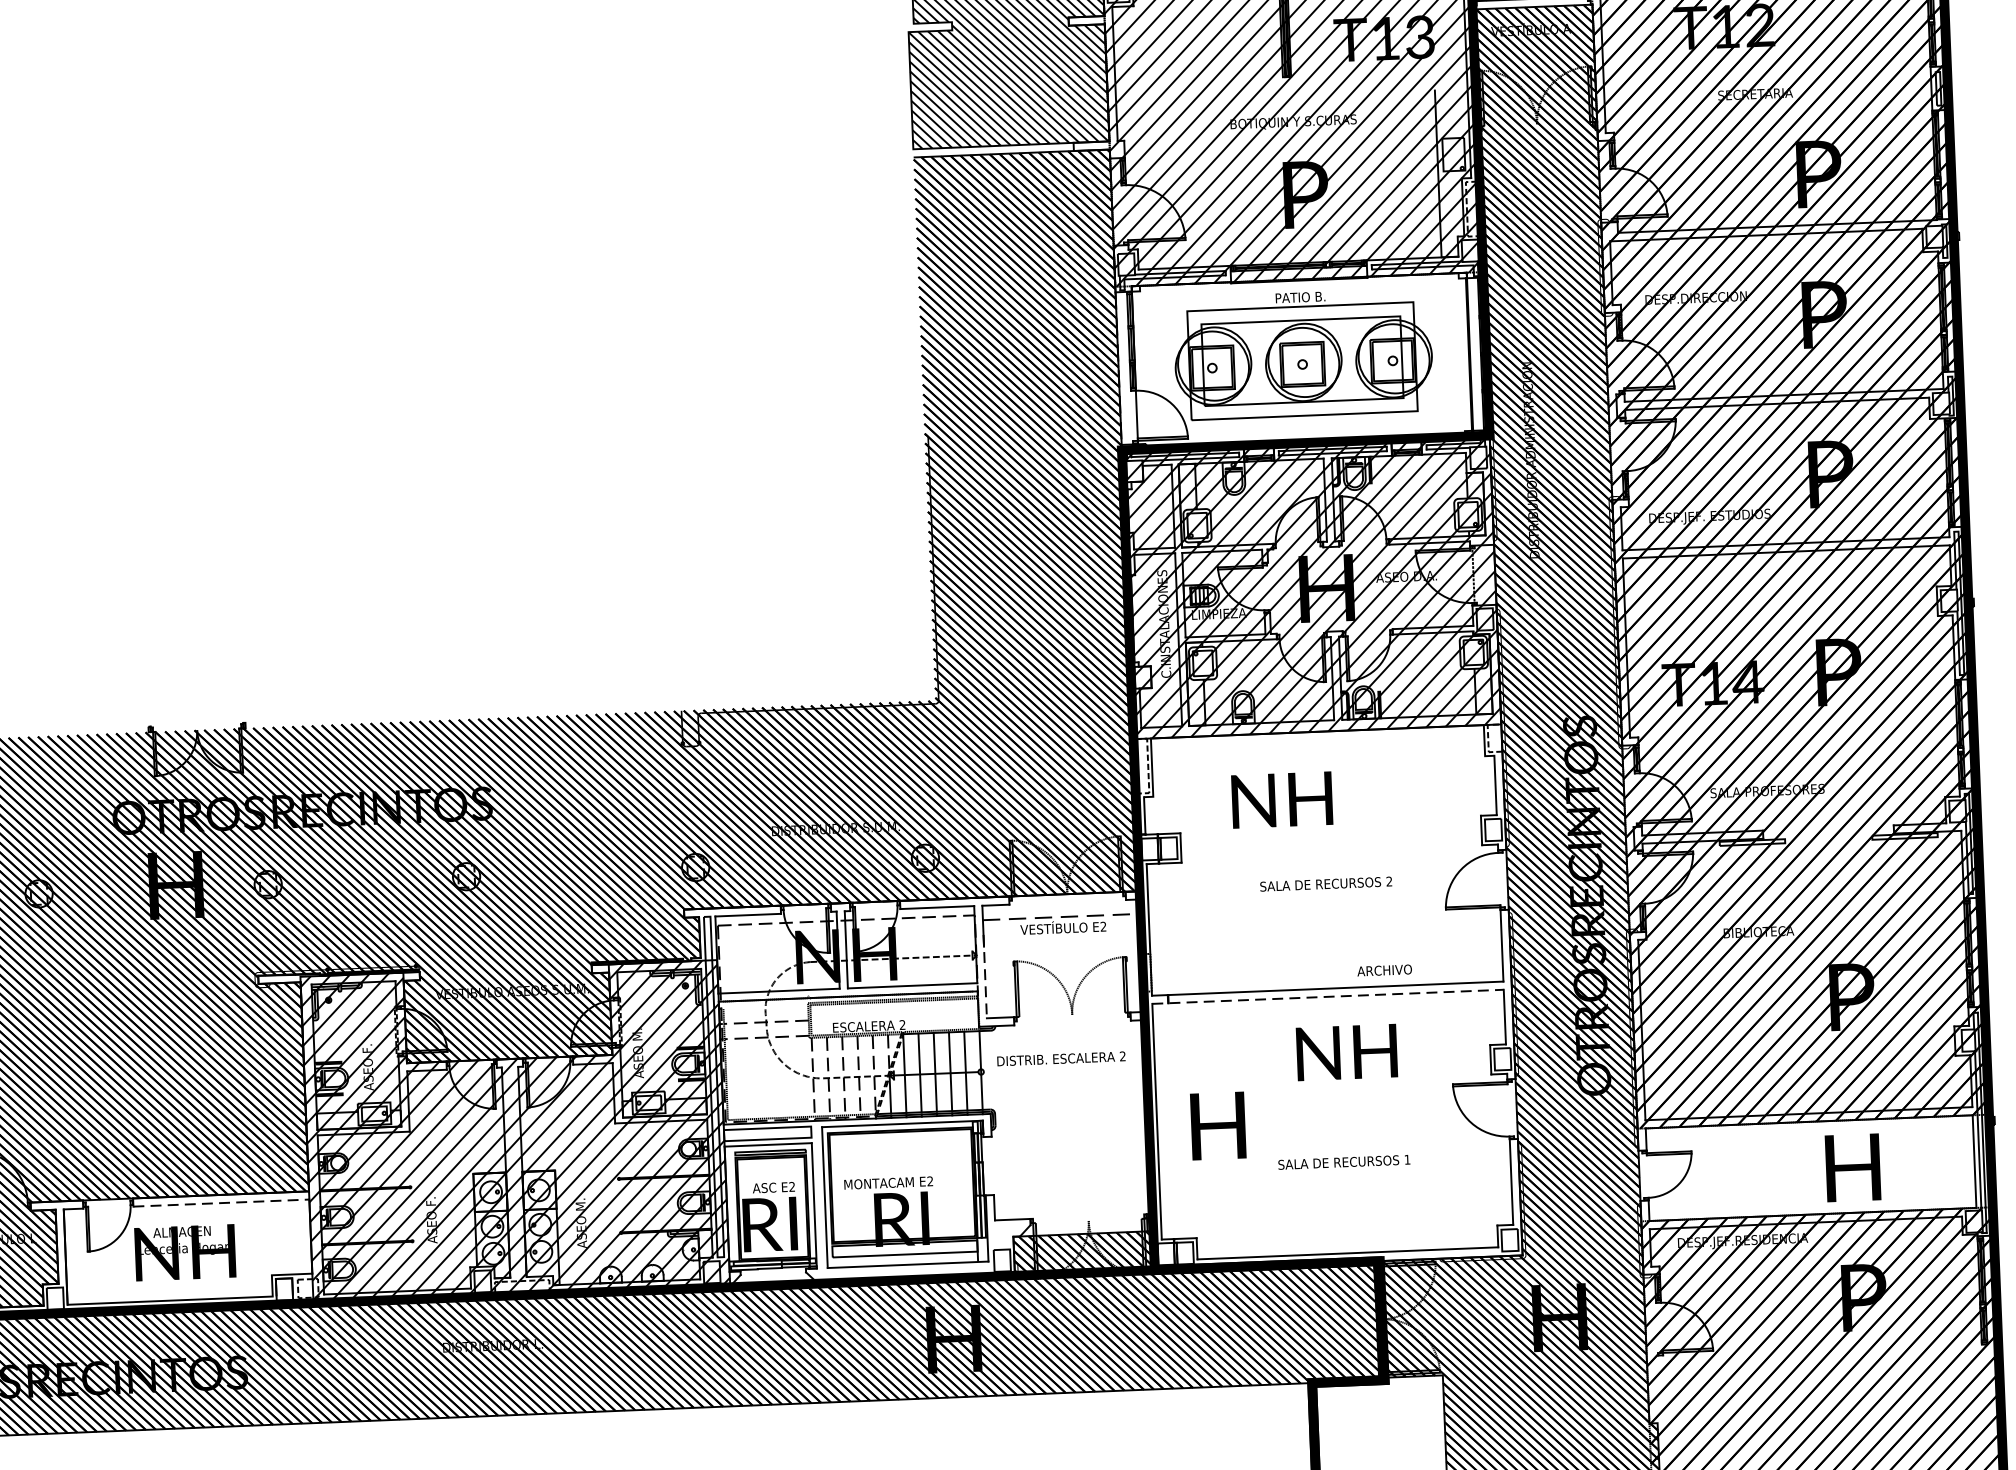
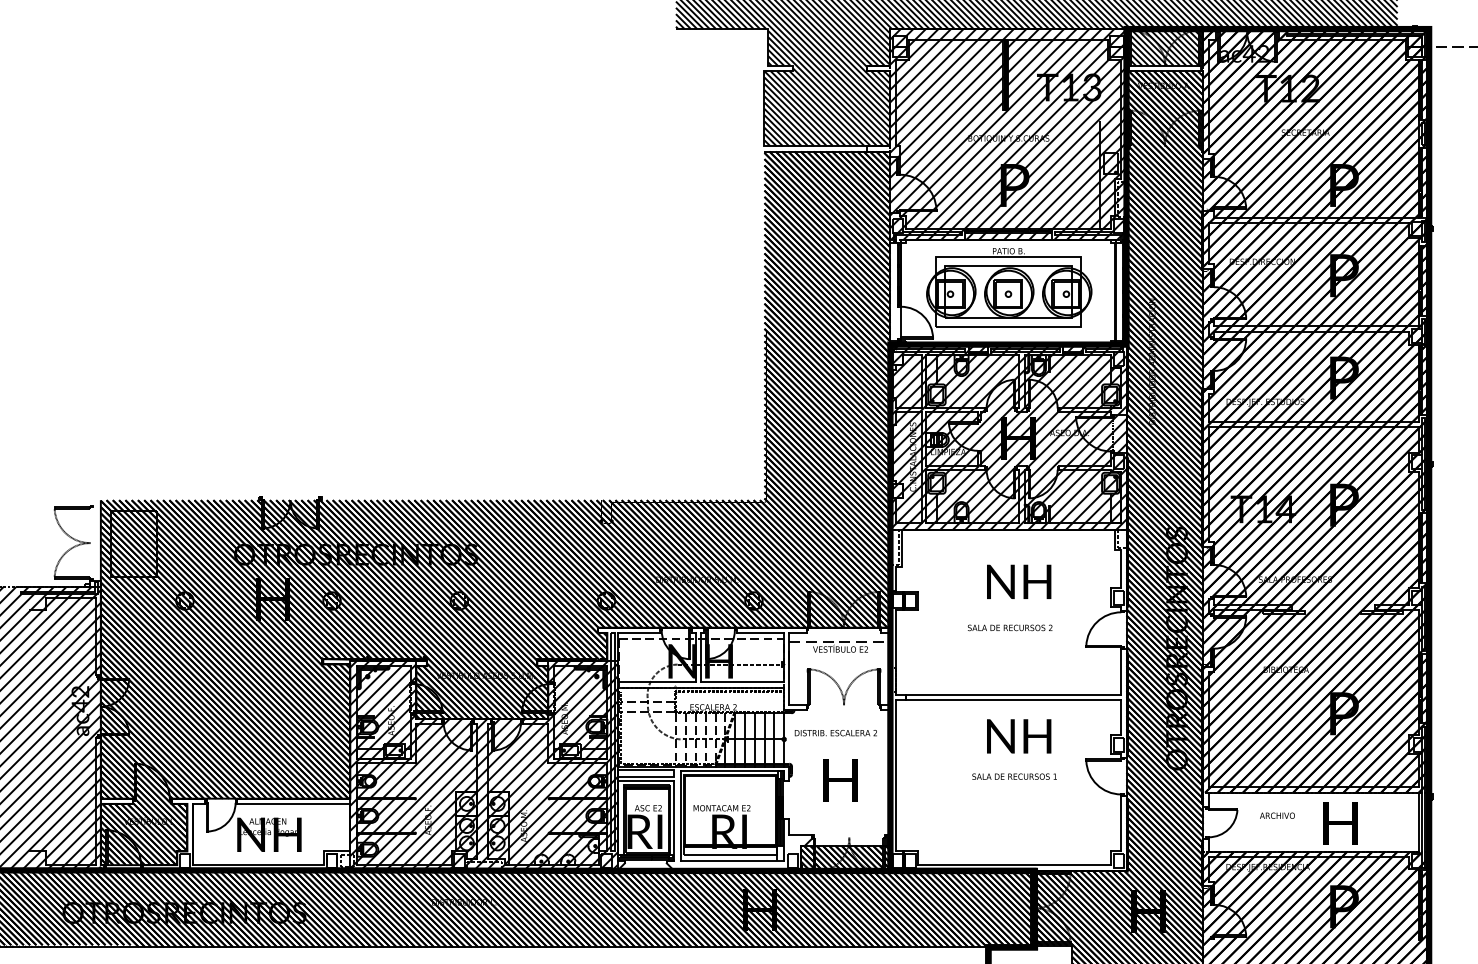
text: (1282, 799) -> (1019, 581), moved
text: (1384, 970) -> (1277, 815), moved
line: (985, 976) -> (789, 678), dashed -> solid
line: (1328, 997) -> (1008, 700), dashed -> solid
text: (1217, 1126) -> (840, 780), moved
text: (1344, 1162) -> (1014, 776), moved
line: (222, 1202) -> (294, 803), dashed -> solid

